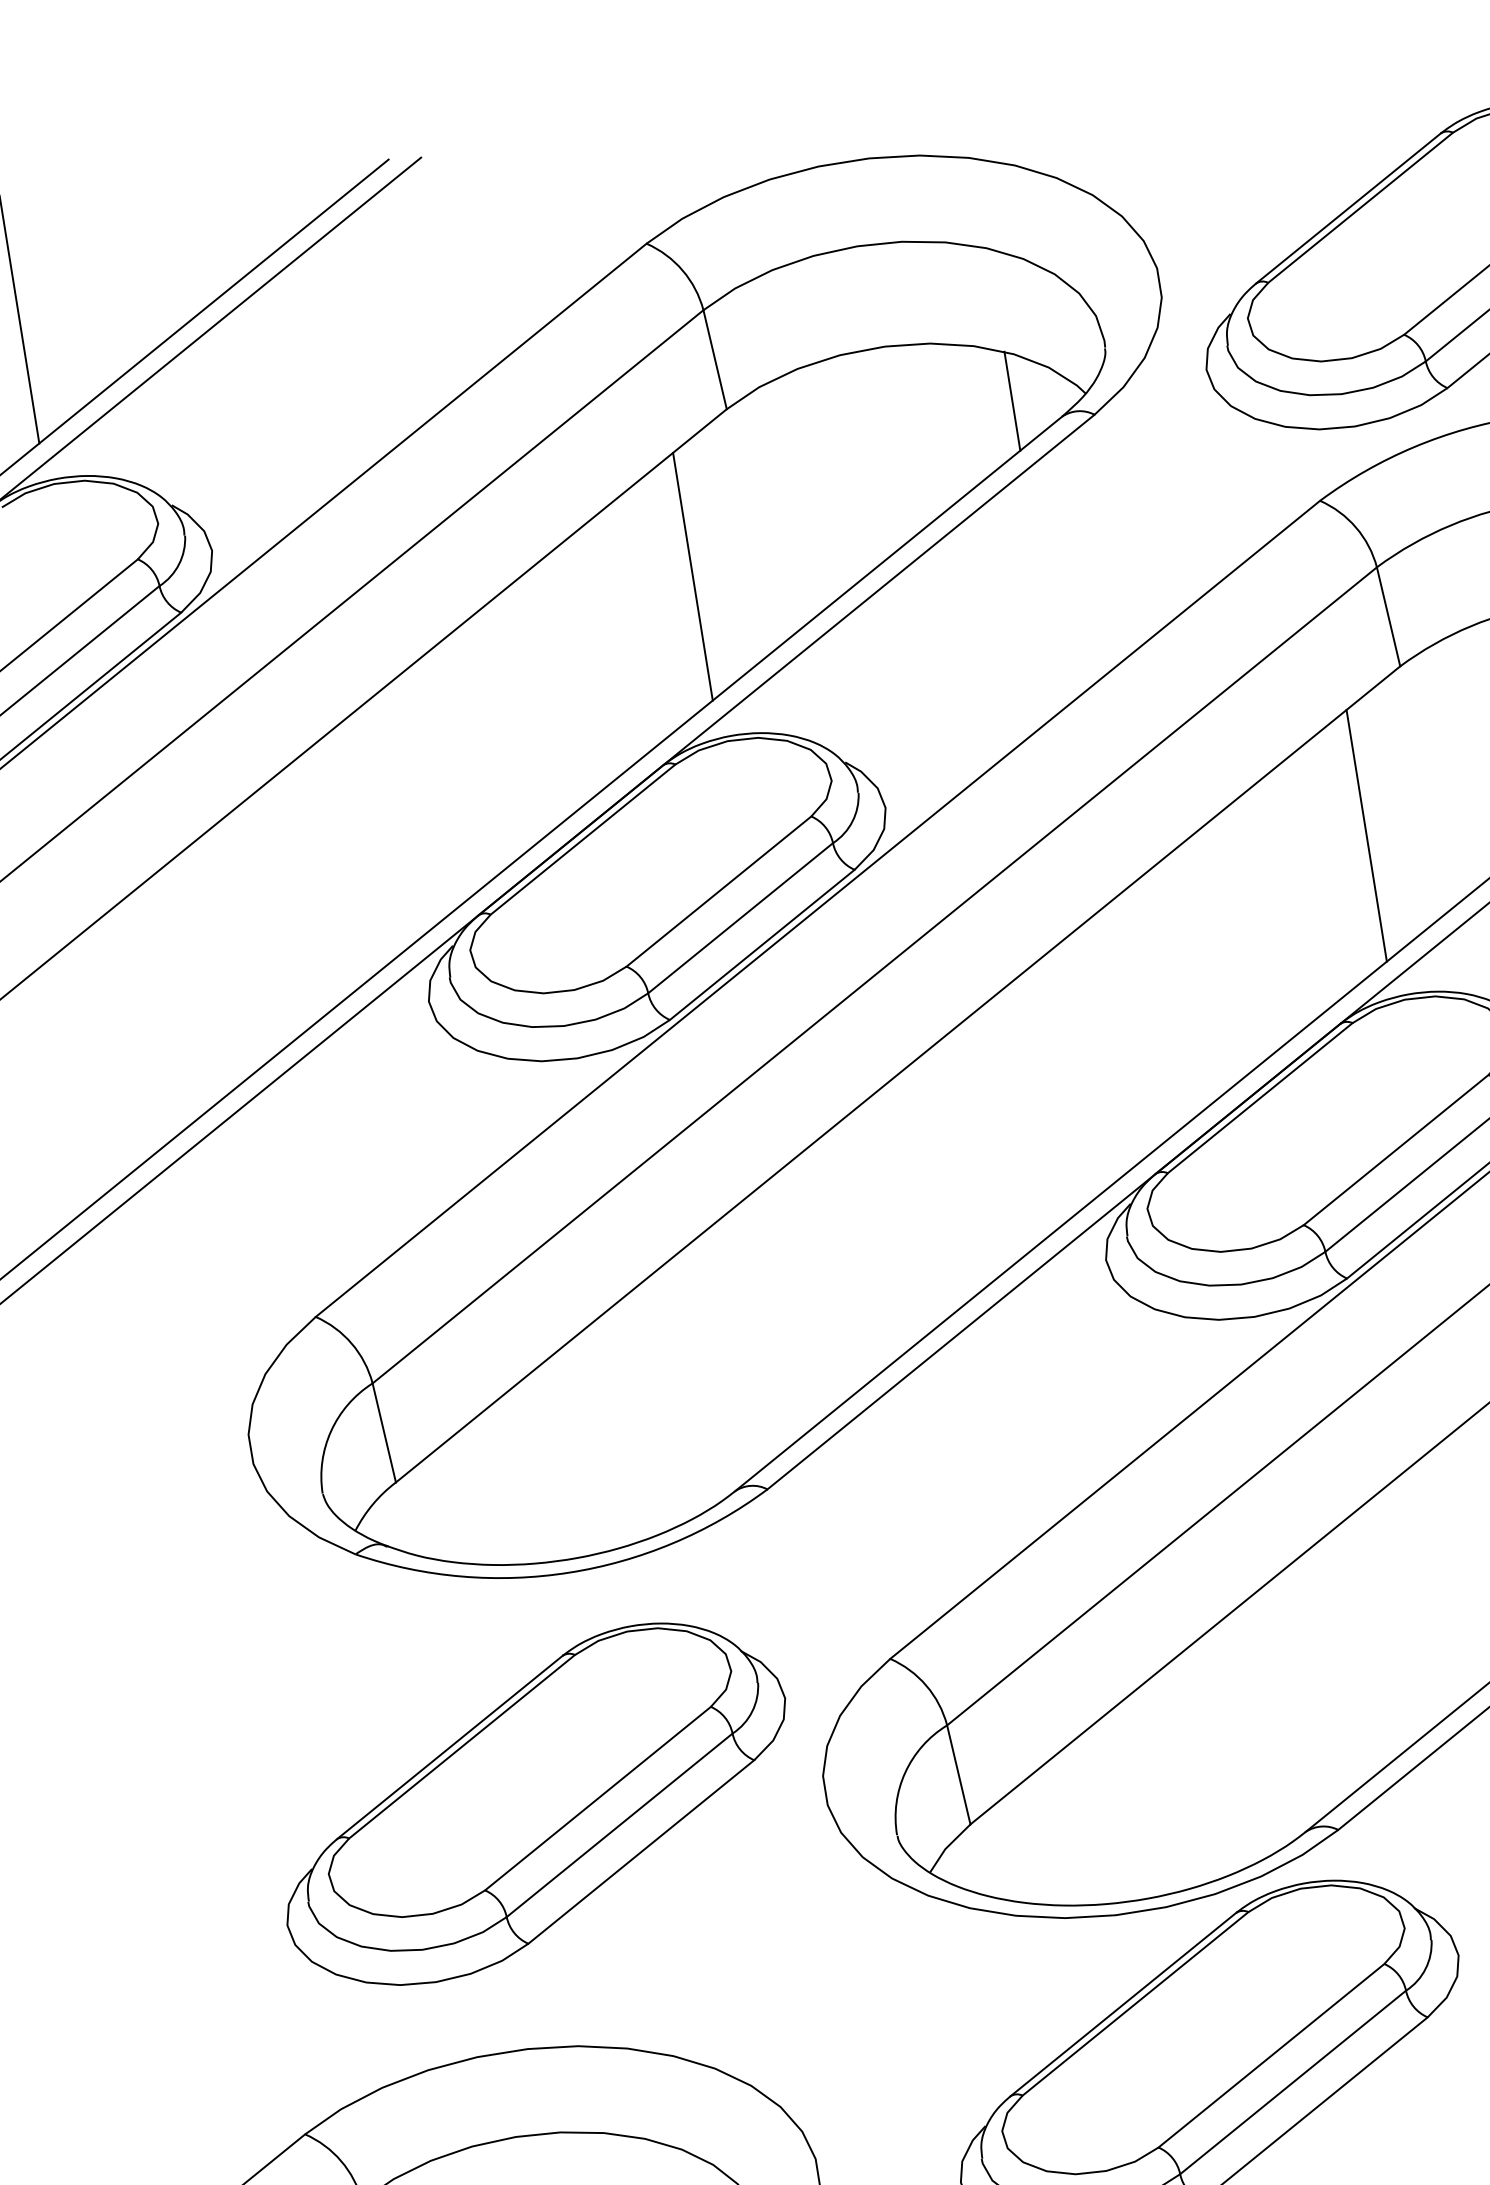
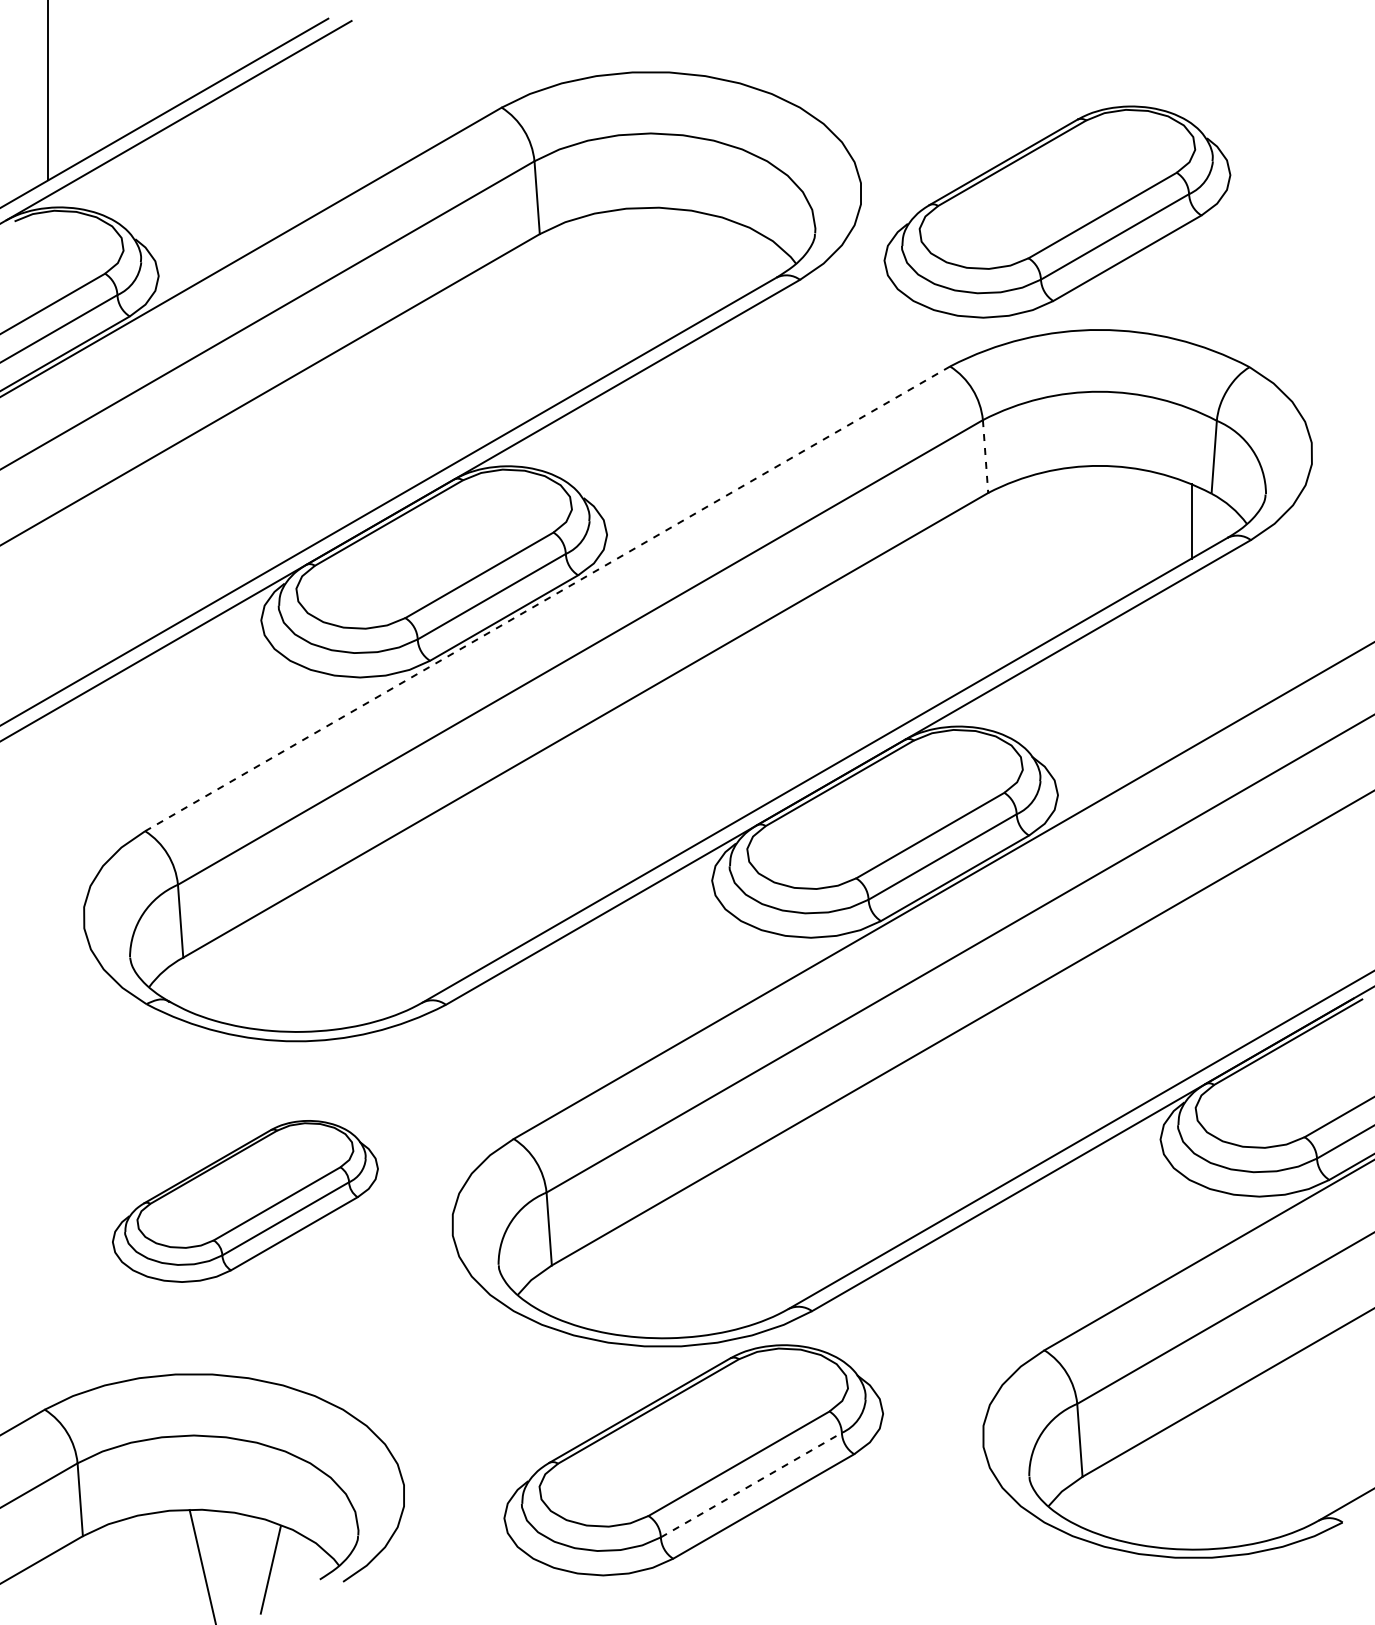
line: (1012, 400) -> (743, 260), removed
line: (692, 575) -> (496, 348), removed
line: (1388, 616) -> (985, 456), solid -> dashed
line: (1366, 834) -> (945, 608), removed
line: (817, 908) -> (547, 598), solid -> dashed
part: (535, 1803) -> (245, 1201), size x0.7
line: (1293, 2082) -> (751, 1485), solid -> dashed

